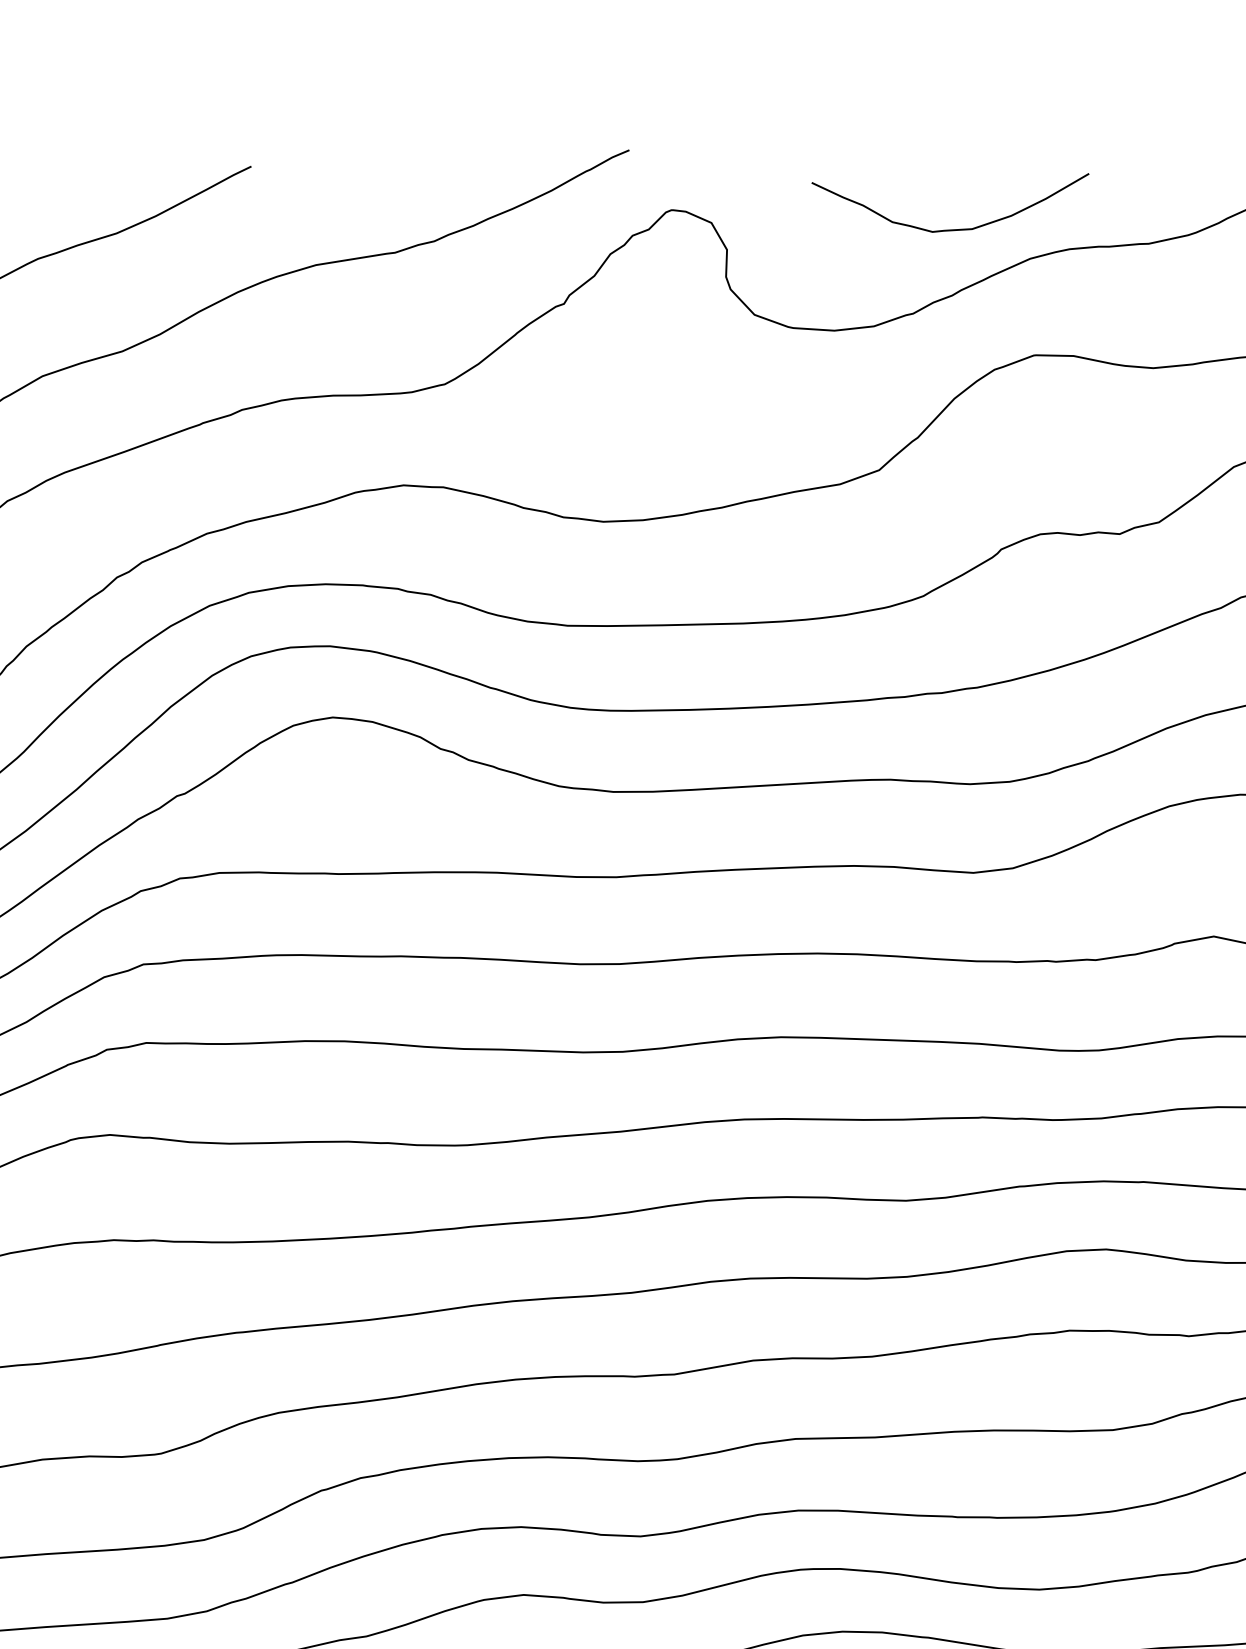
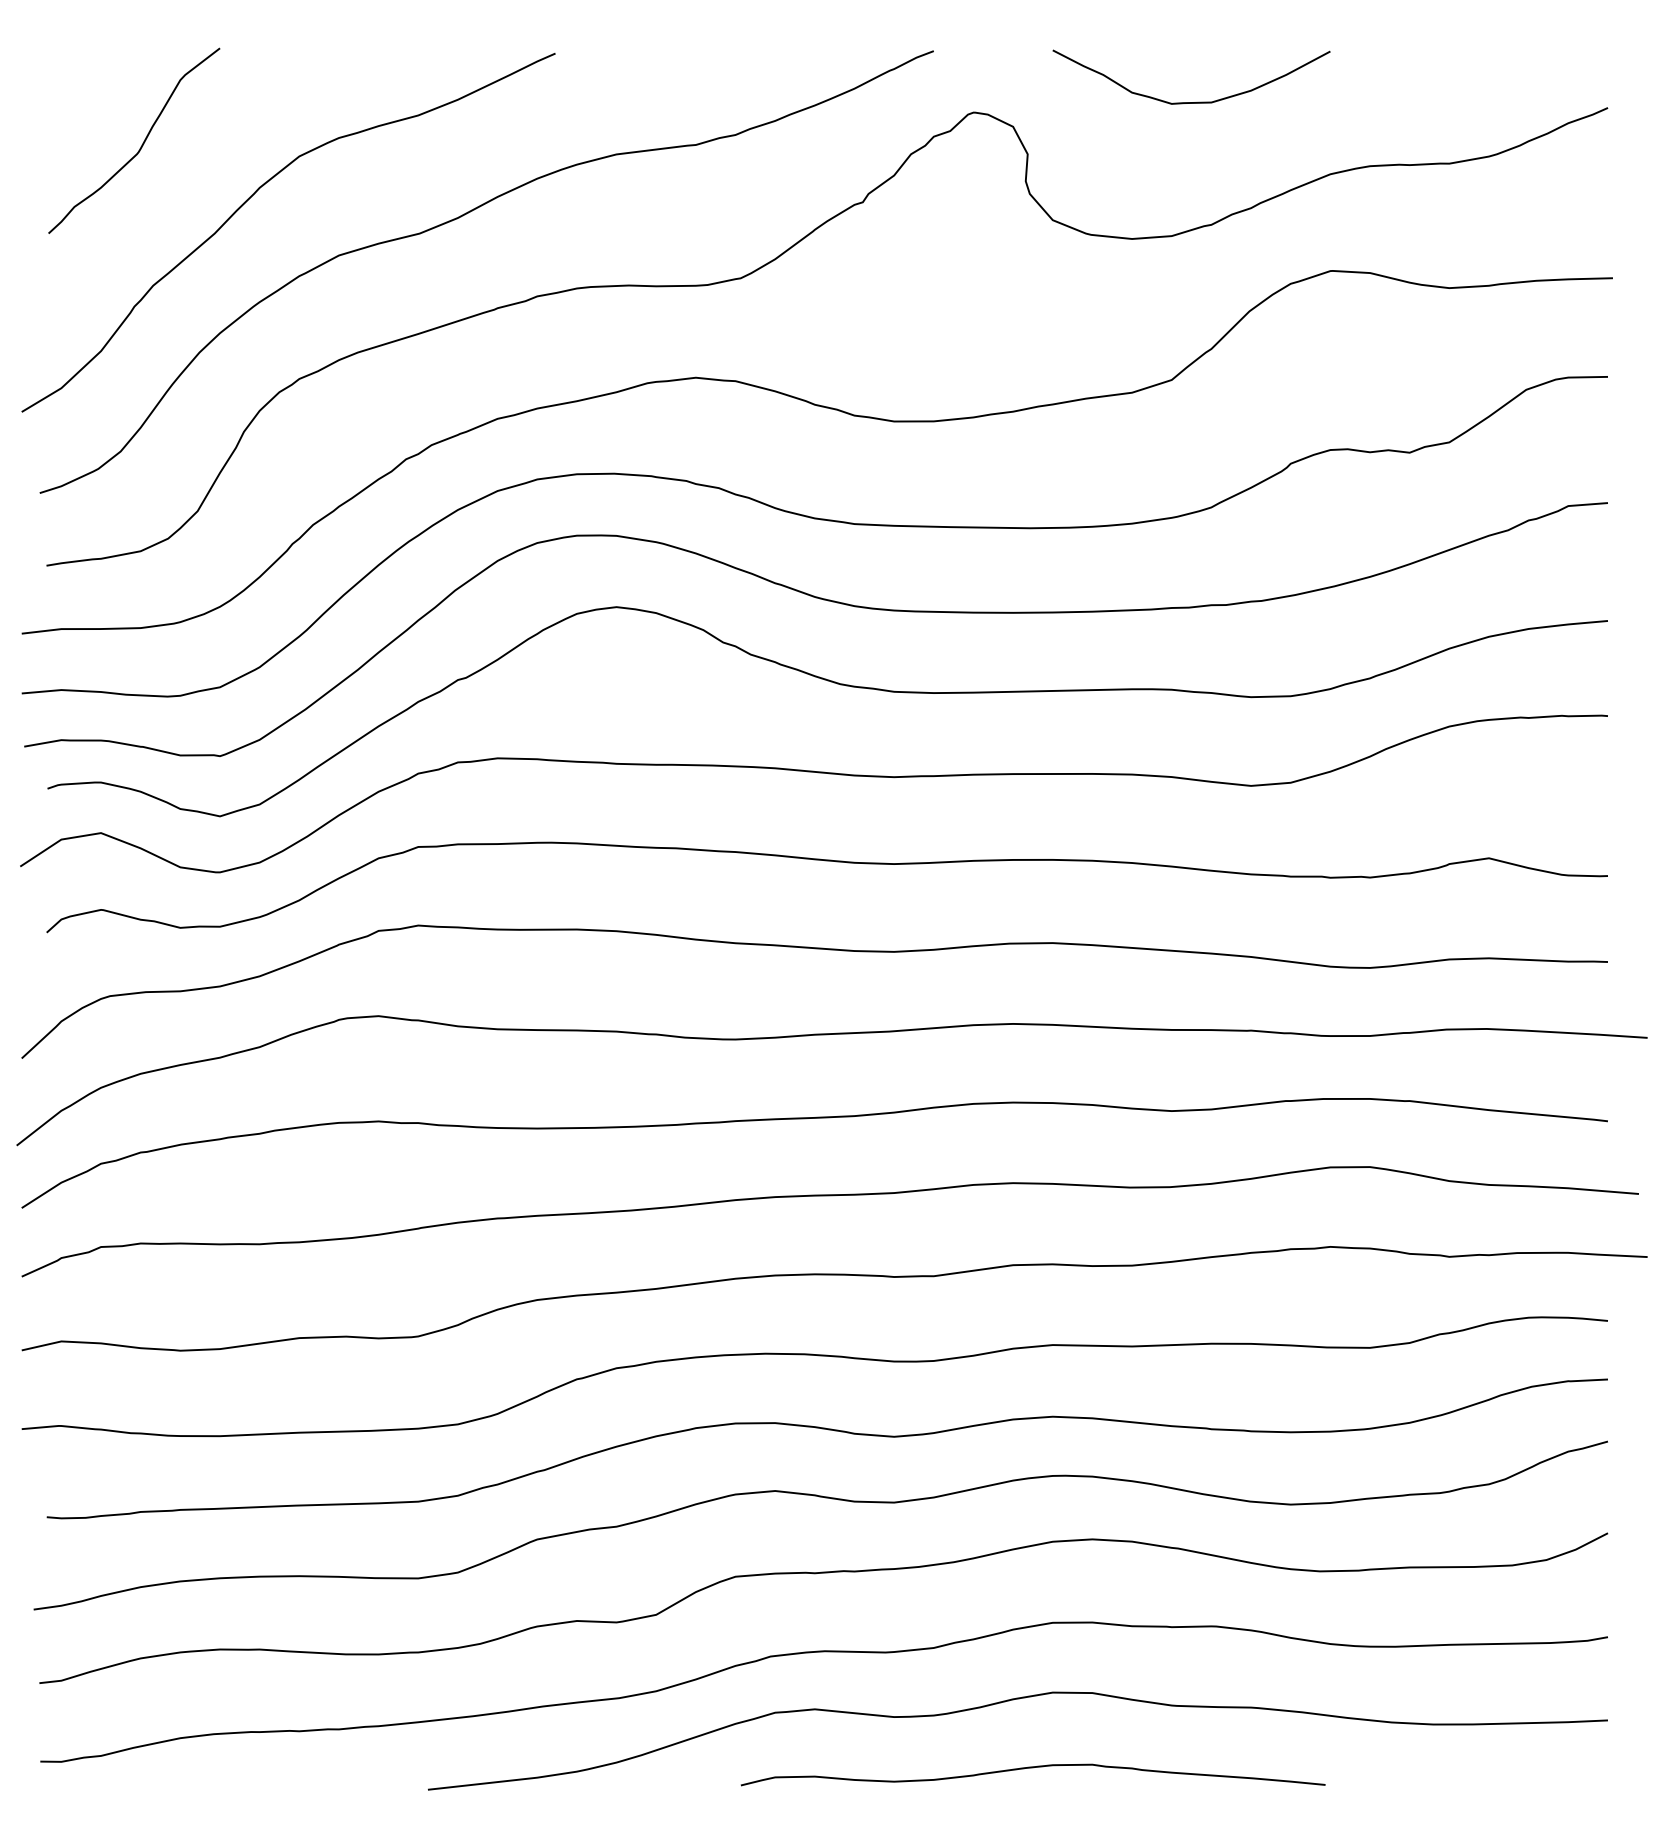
curve: (958, 228) -> (1197, 101), moved

